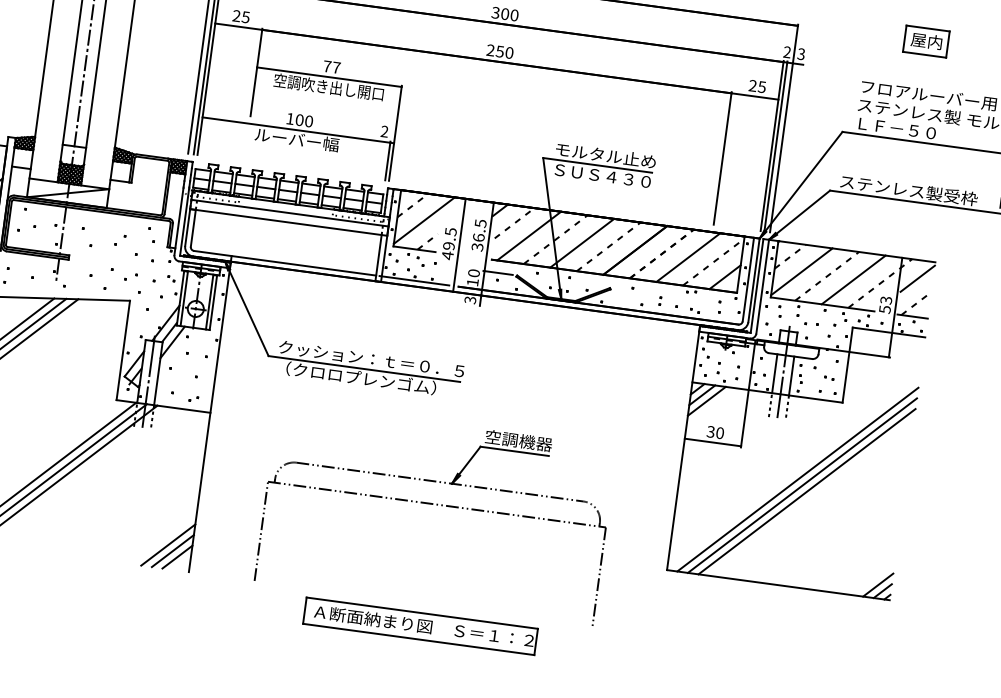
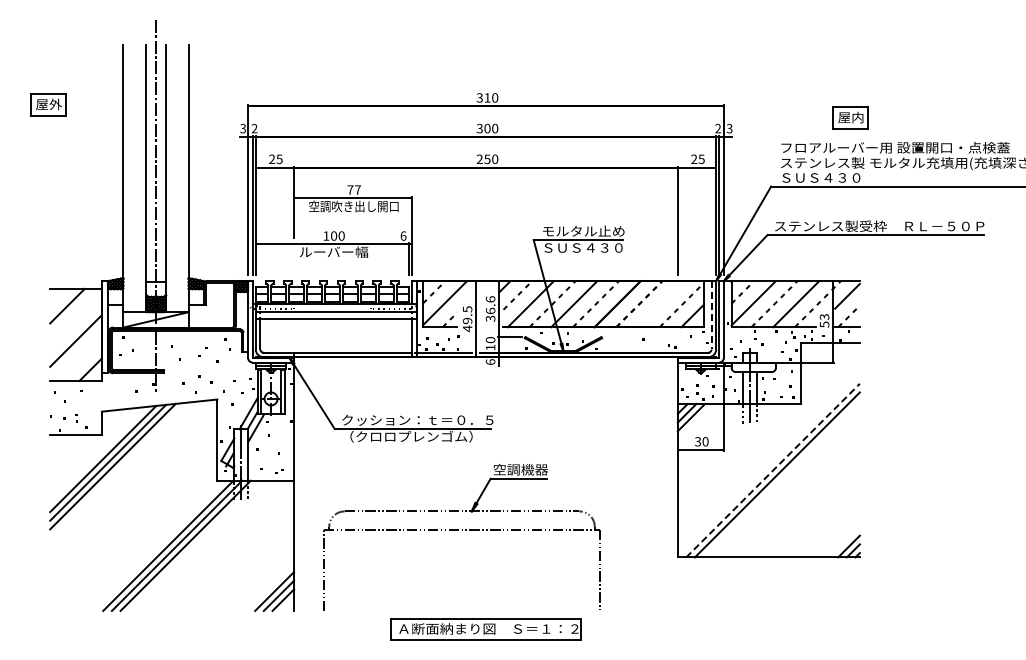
part: (926, 41) -> (850, 117), moved
text: (905, 129) -> (821, 177), ＬＦ－５０ -> ＳＵＳ４３０
text: (384, 130) -> (403, 235), 2 -> 6
text: (480, 223) -> (490, 299), 36.5 -> 36.6
line: (688, 258) -> (661, 304), removed
line: (748, 279) -> (711, 315), solid -> dashed
text: (470, 299) -> (490, 361), 3 -> 6
line: (798, 479) -> (773, 470), solid -> dashed
line: (806, 491) -> (781, 479), removed
part: (437, 505) -> (462, 530), moved

